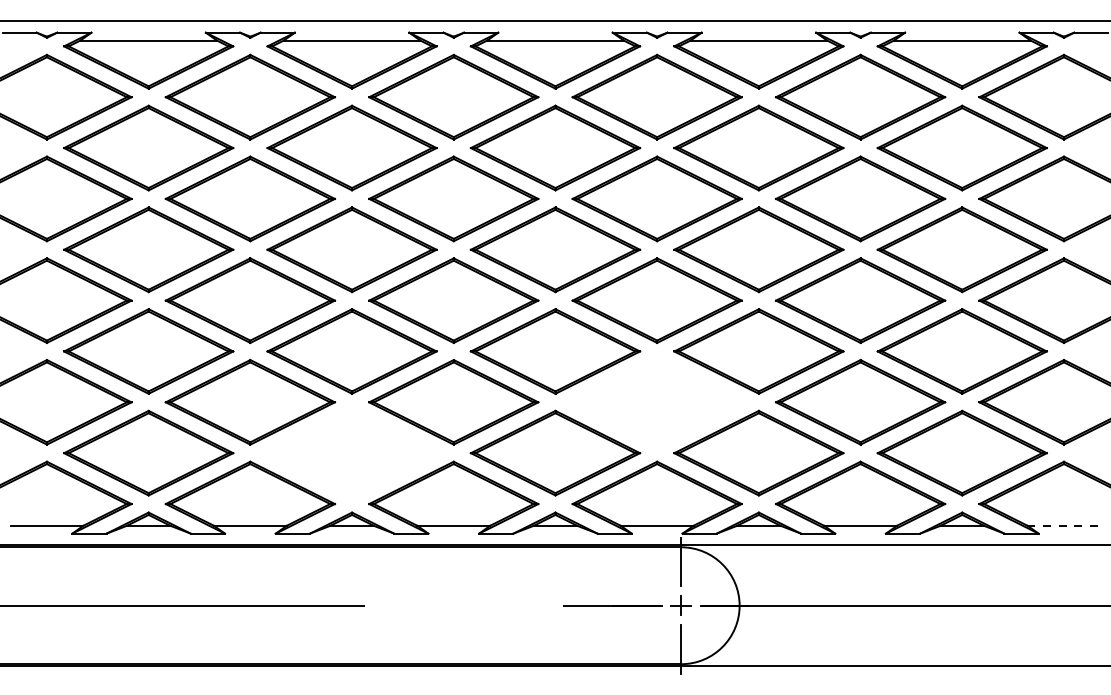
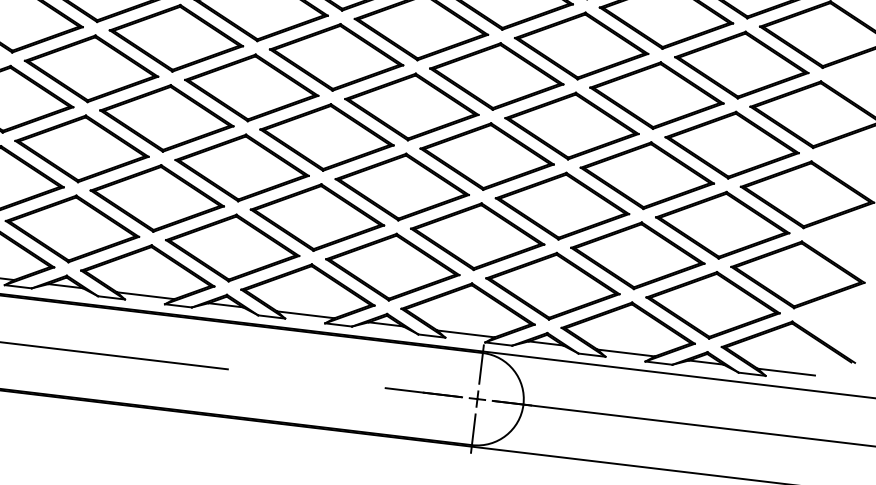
part: (656, 402) -> (477, 236), added
part: (351, 452) -> (232, 247), added
line: (1064, 525) -> (786, 371), dashed -> solid

